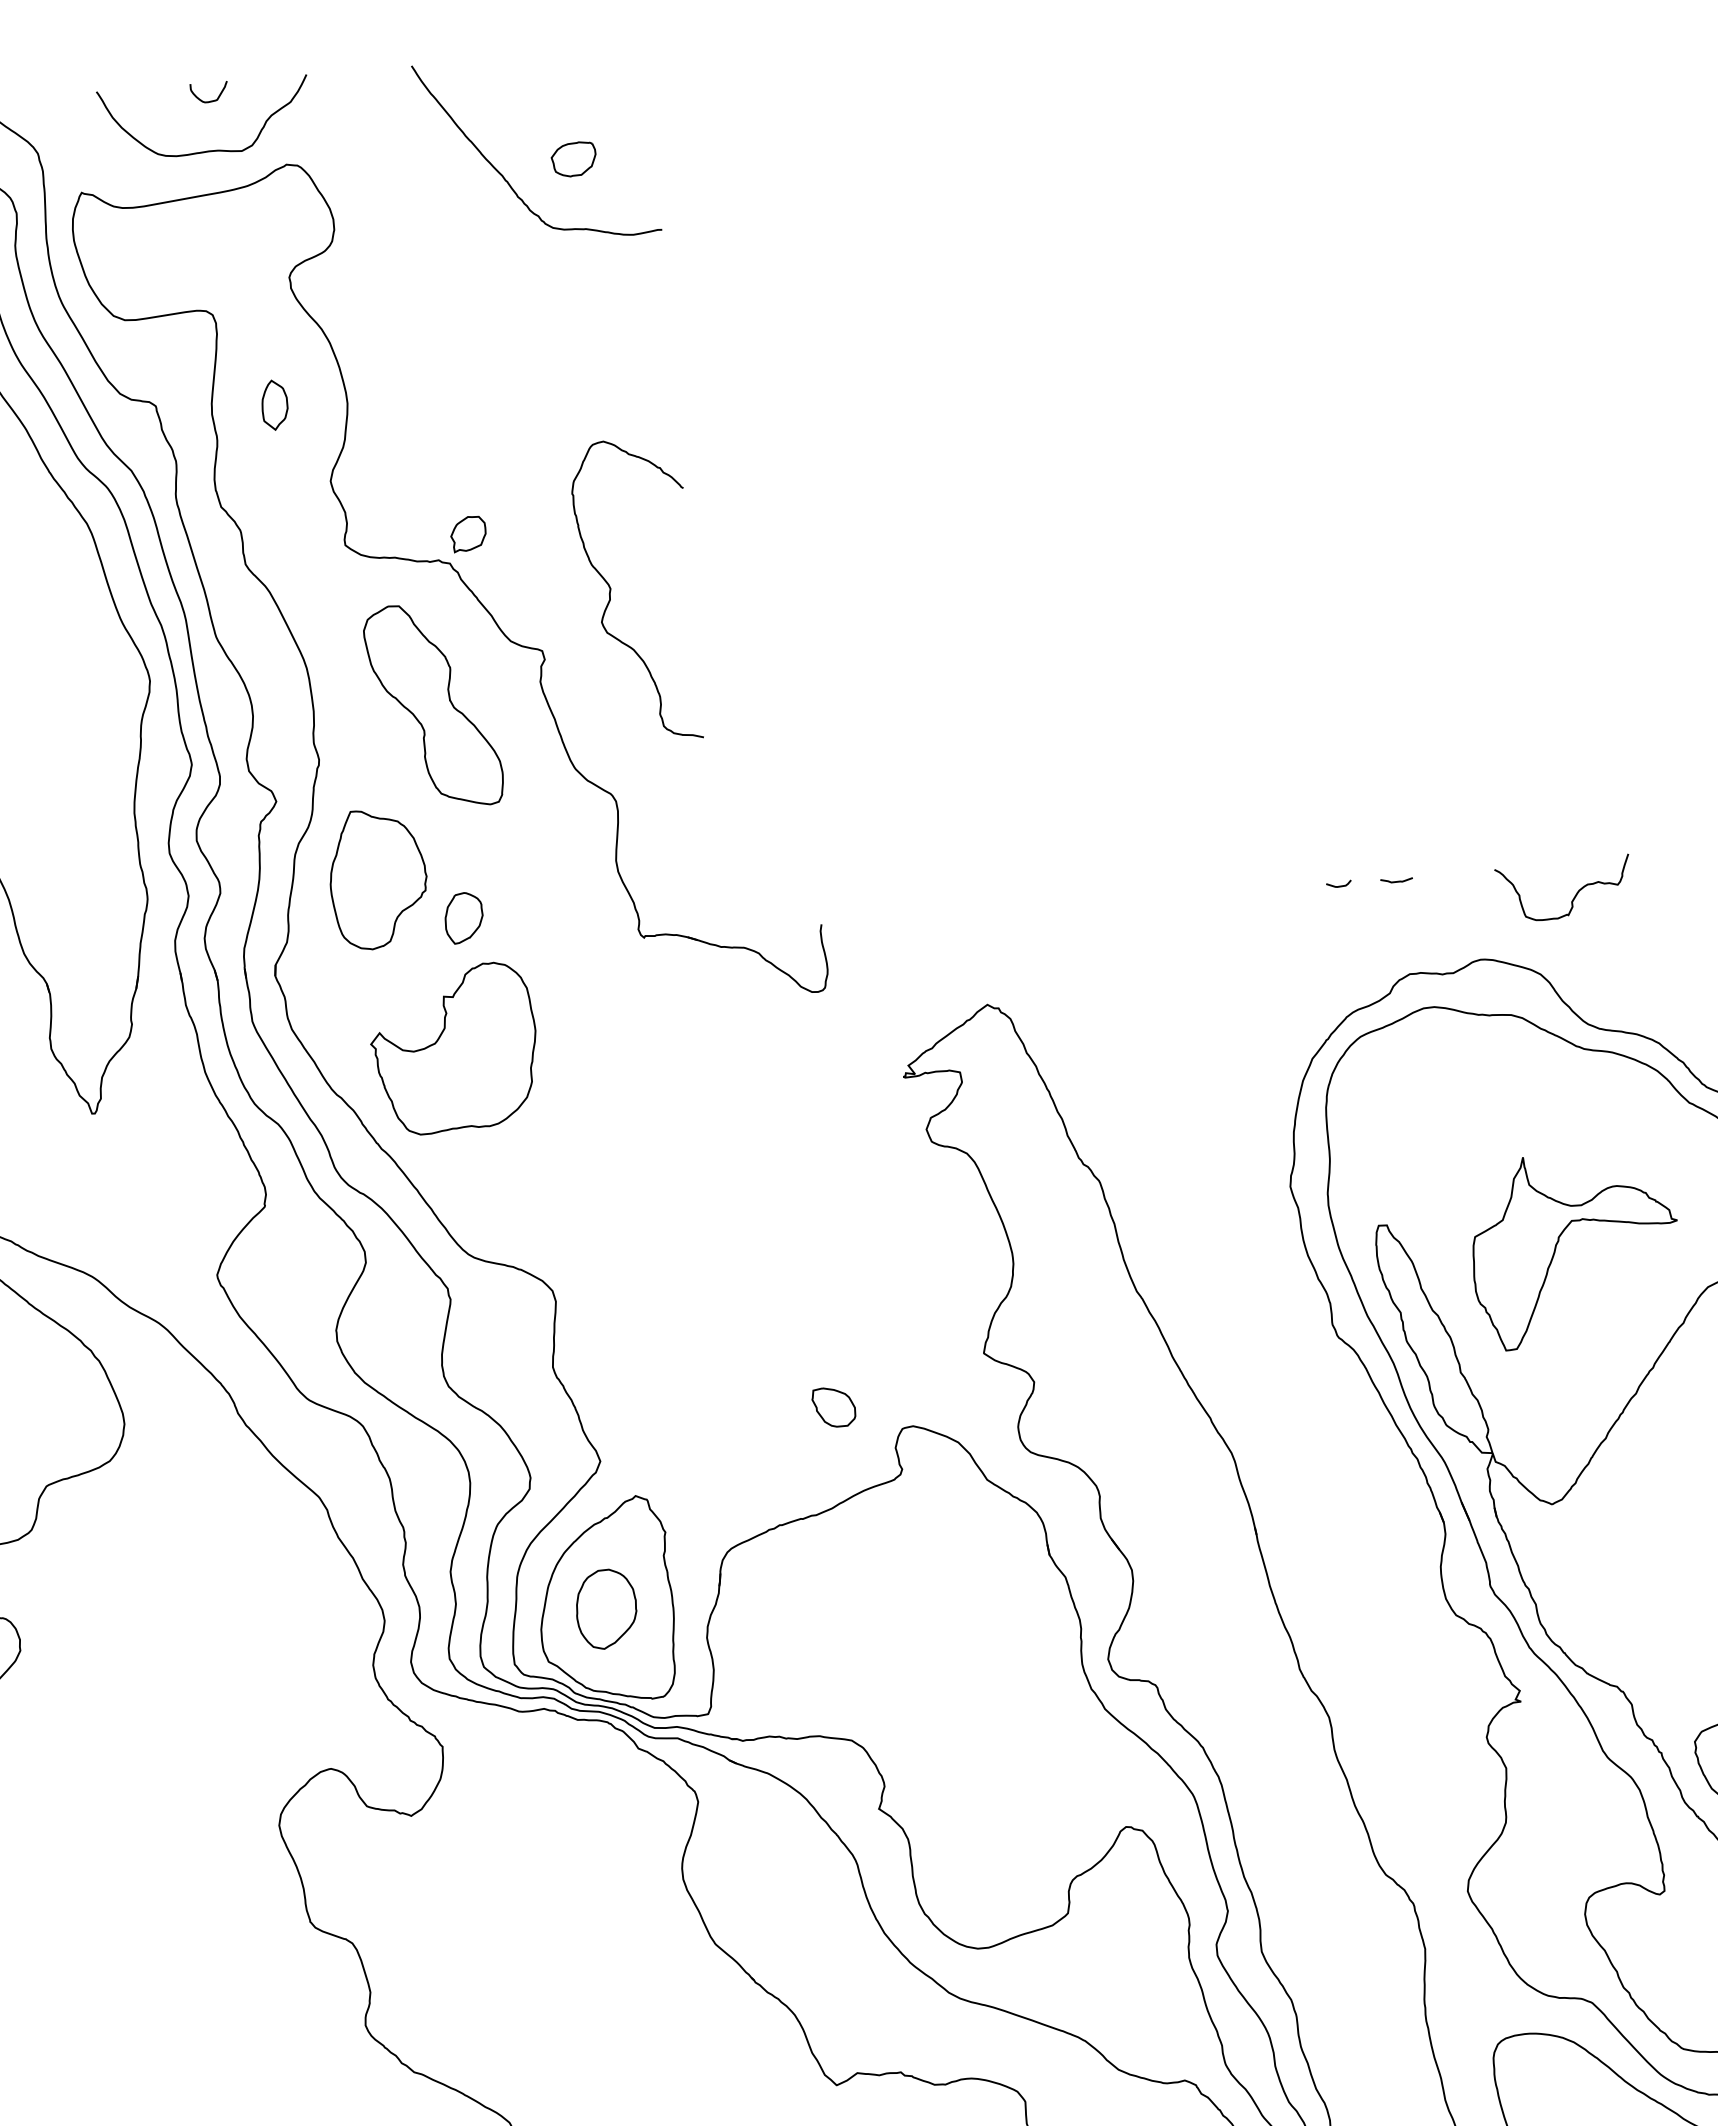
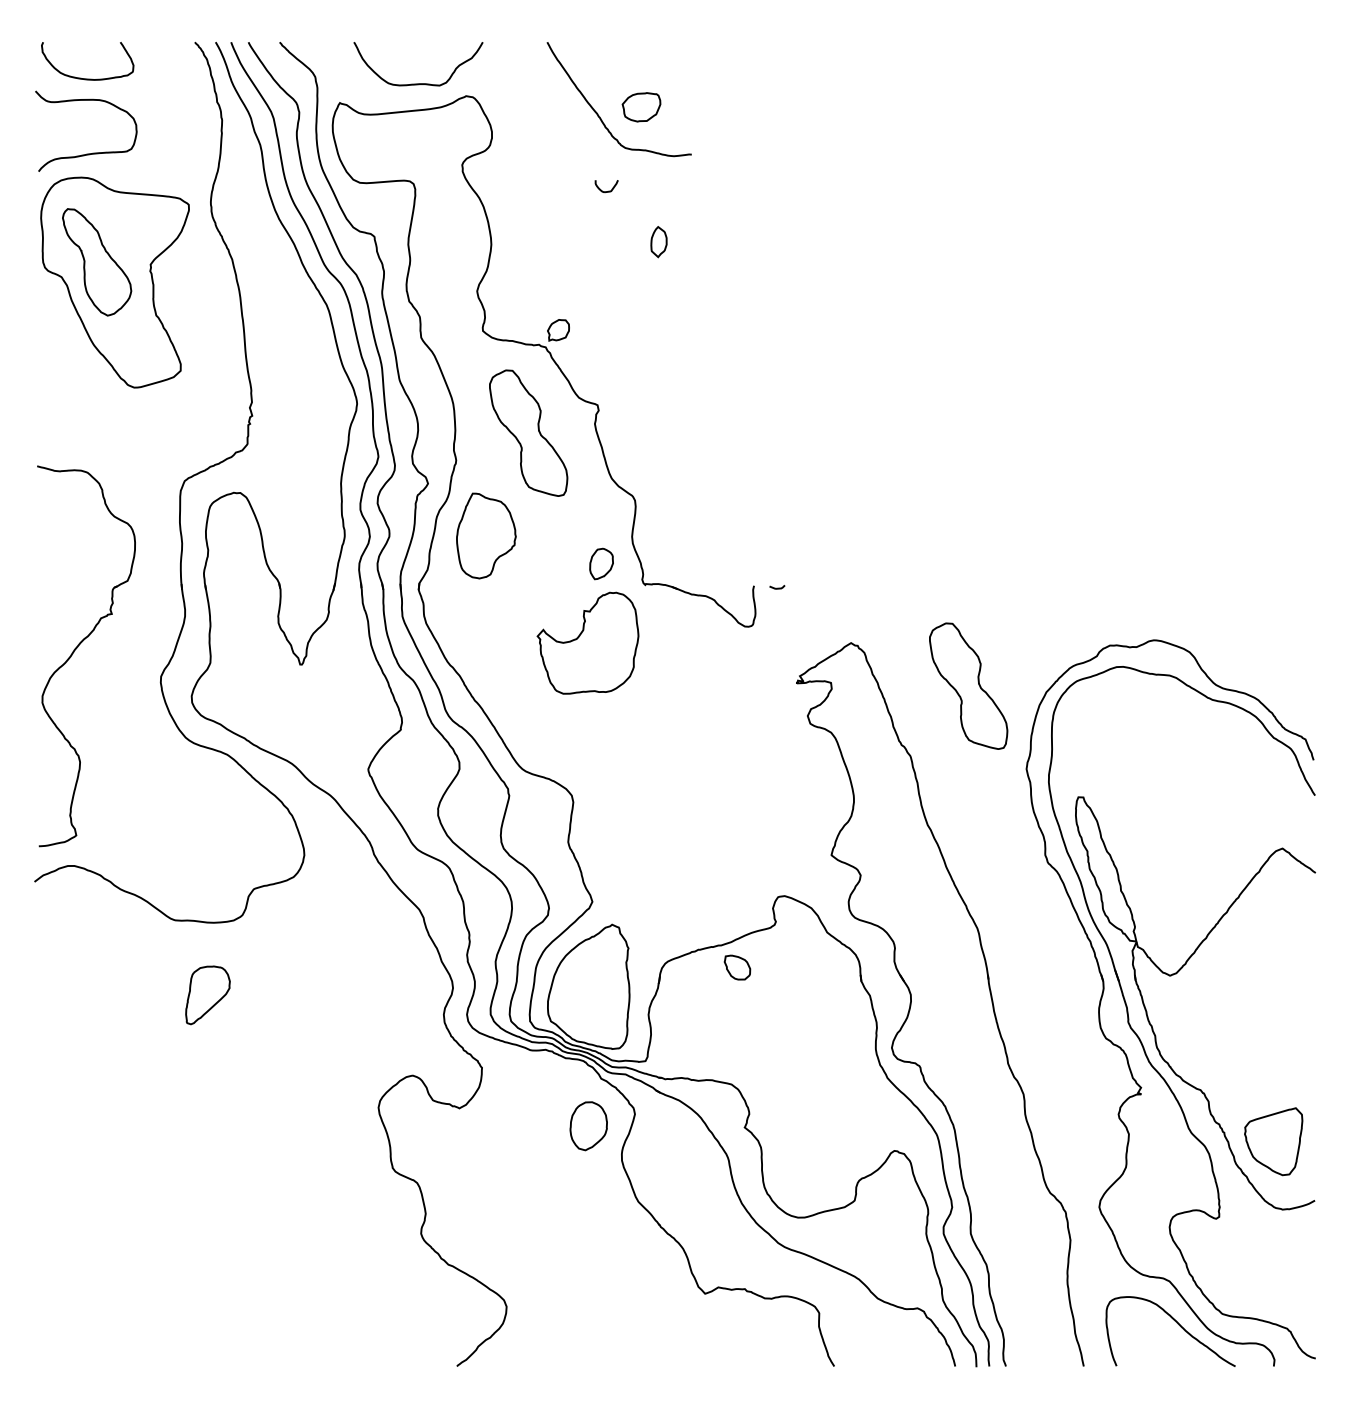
curve: (212, 99) -> (608, 190), moved
part: (573, 159) -> (641, 107), size x1.4
part: (274, 405) -> (658, 242), moved
curve: (612, 589) -> (643, 371), removed
line: (1396, 879) -> (1106, 587), removed
curve: (1339, 884) -> (777, 587), moved
curve: (1573, 896) -> (1213, 606), removed
part: (463, 917) -> (601, 563), moved
part: (453, 1047) -> (587, 642), moved
part: (1184, 1058) -> (968, 685), added
part: (1559, 1242) -> (1187, 816), removed
part: (834, 1407) -> (737, 967), moved
part: (606, 1609) -> (588, 1126), moved

